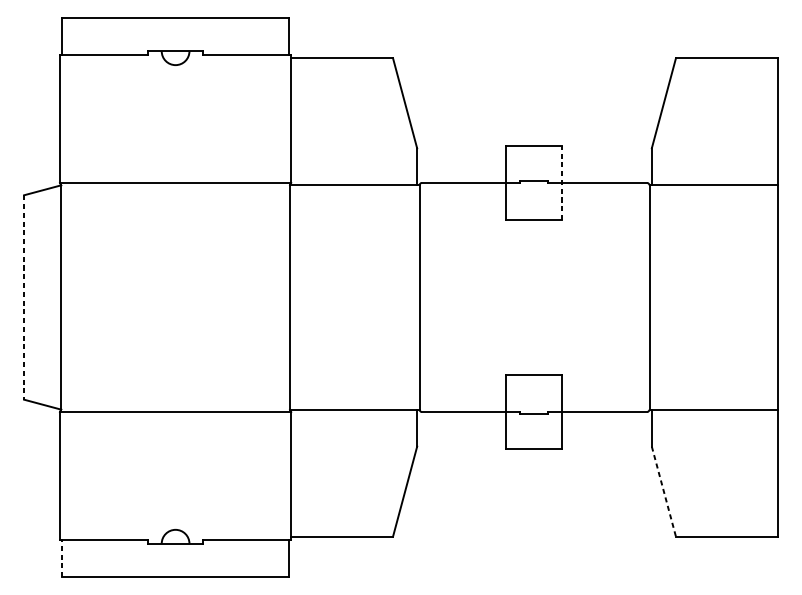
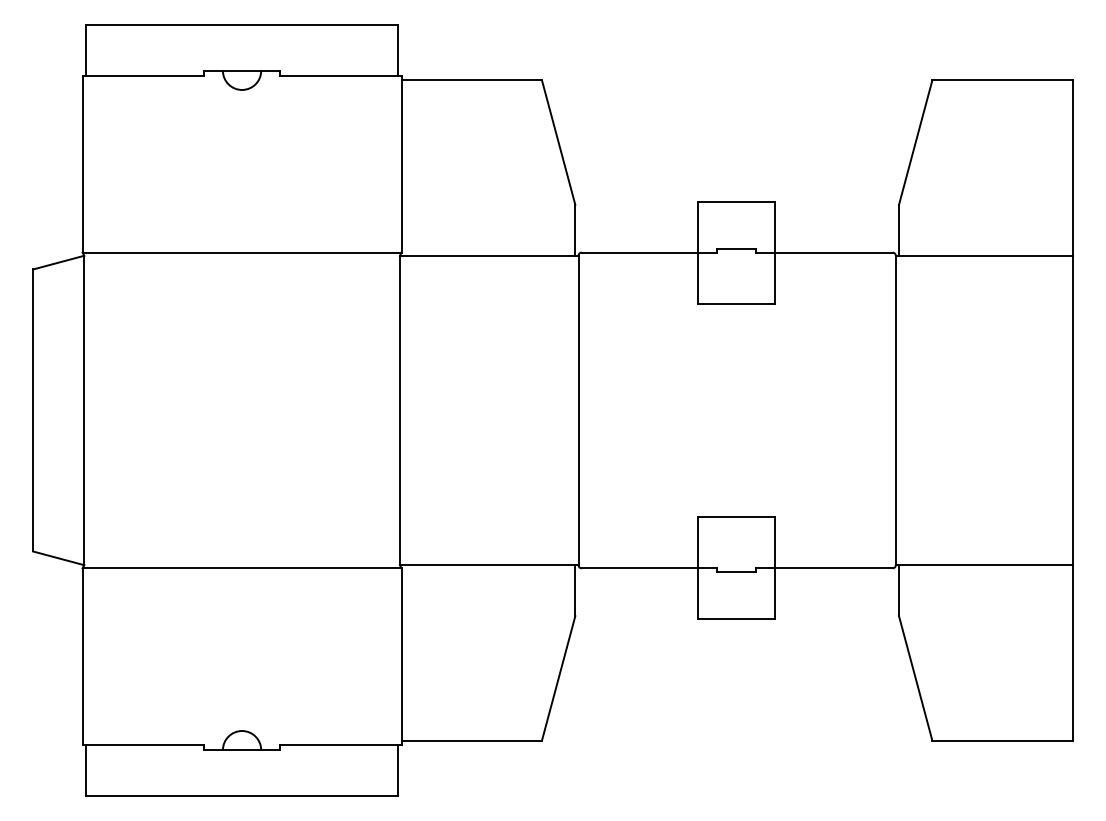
line: (561, 182) -> (774, 252), dashed -> solid
line: (24, 297) -> (33, 410), dashed -> solid
line: (663, 491) -> (915, 678), dashed -> solid
line: (62, 558) -> (85, 770), dashed -> solid

